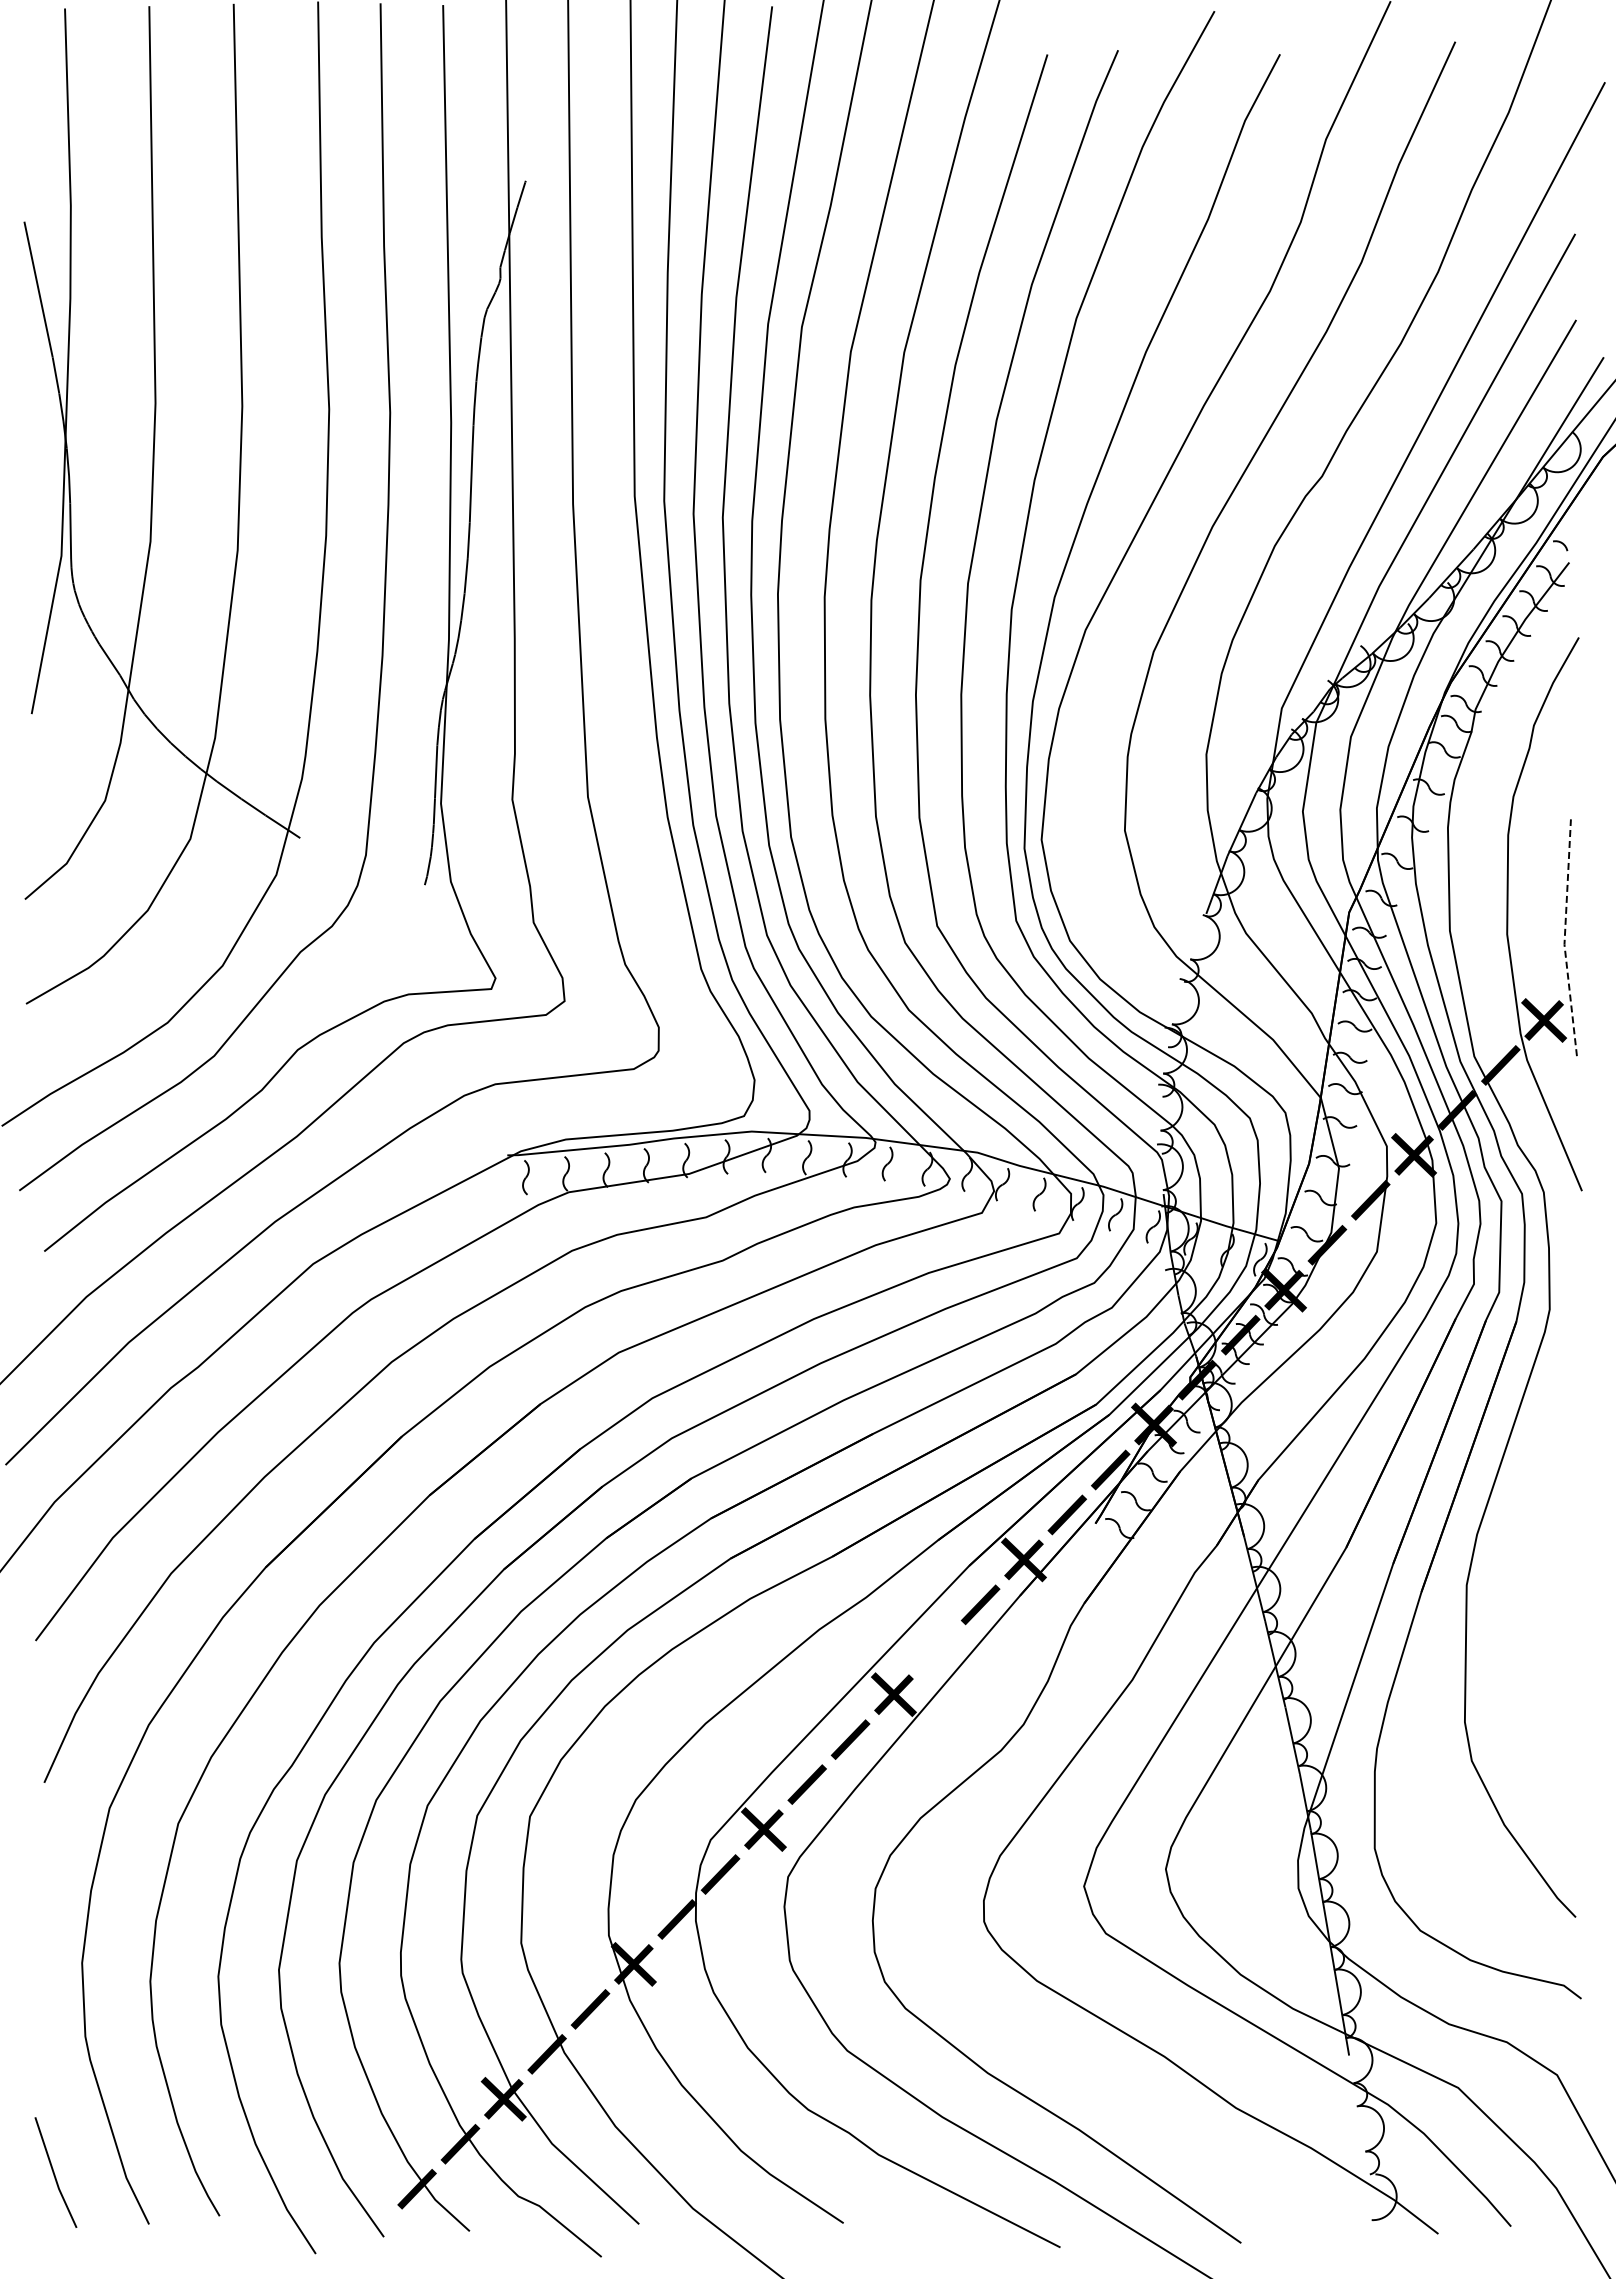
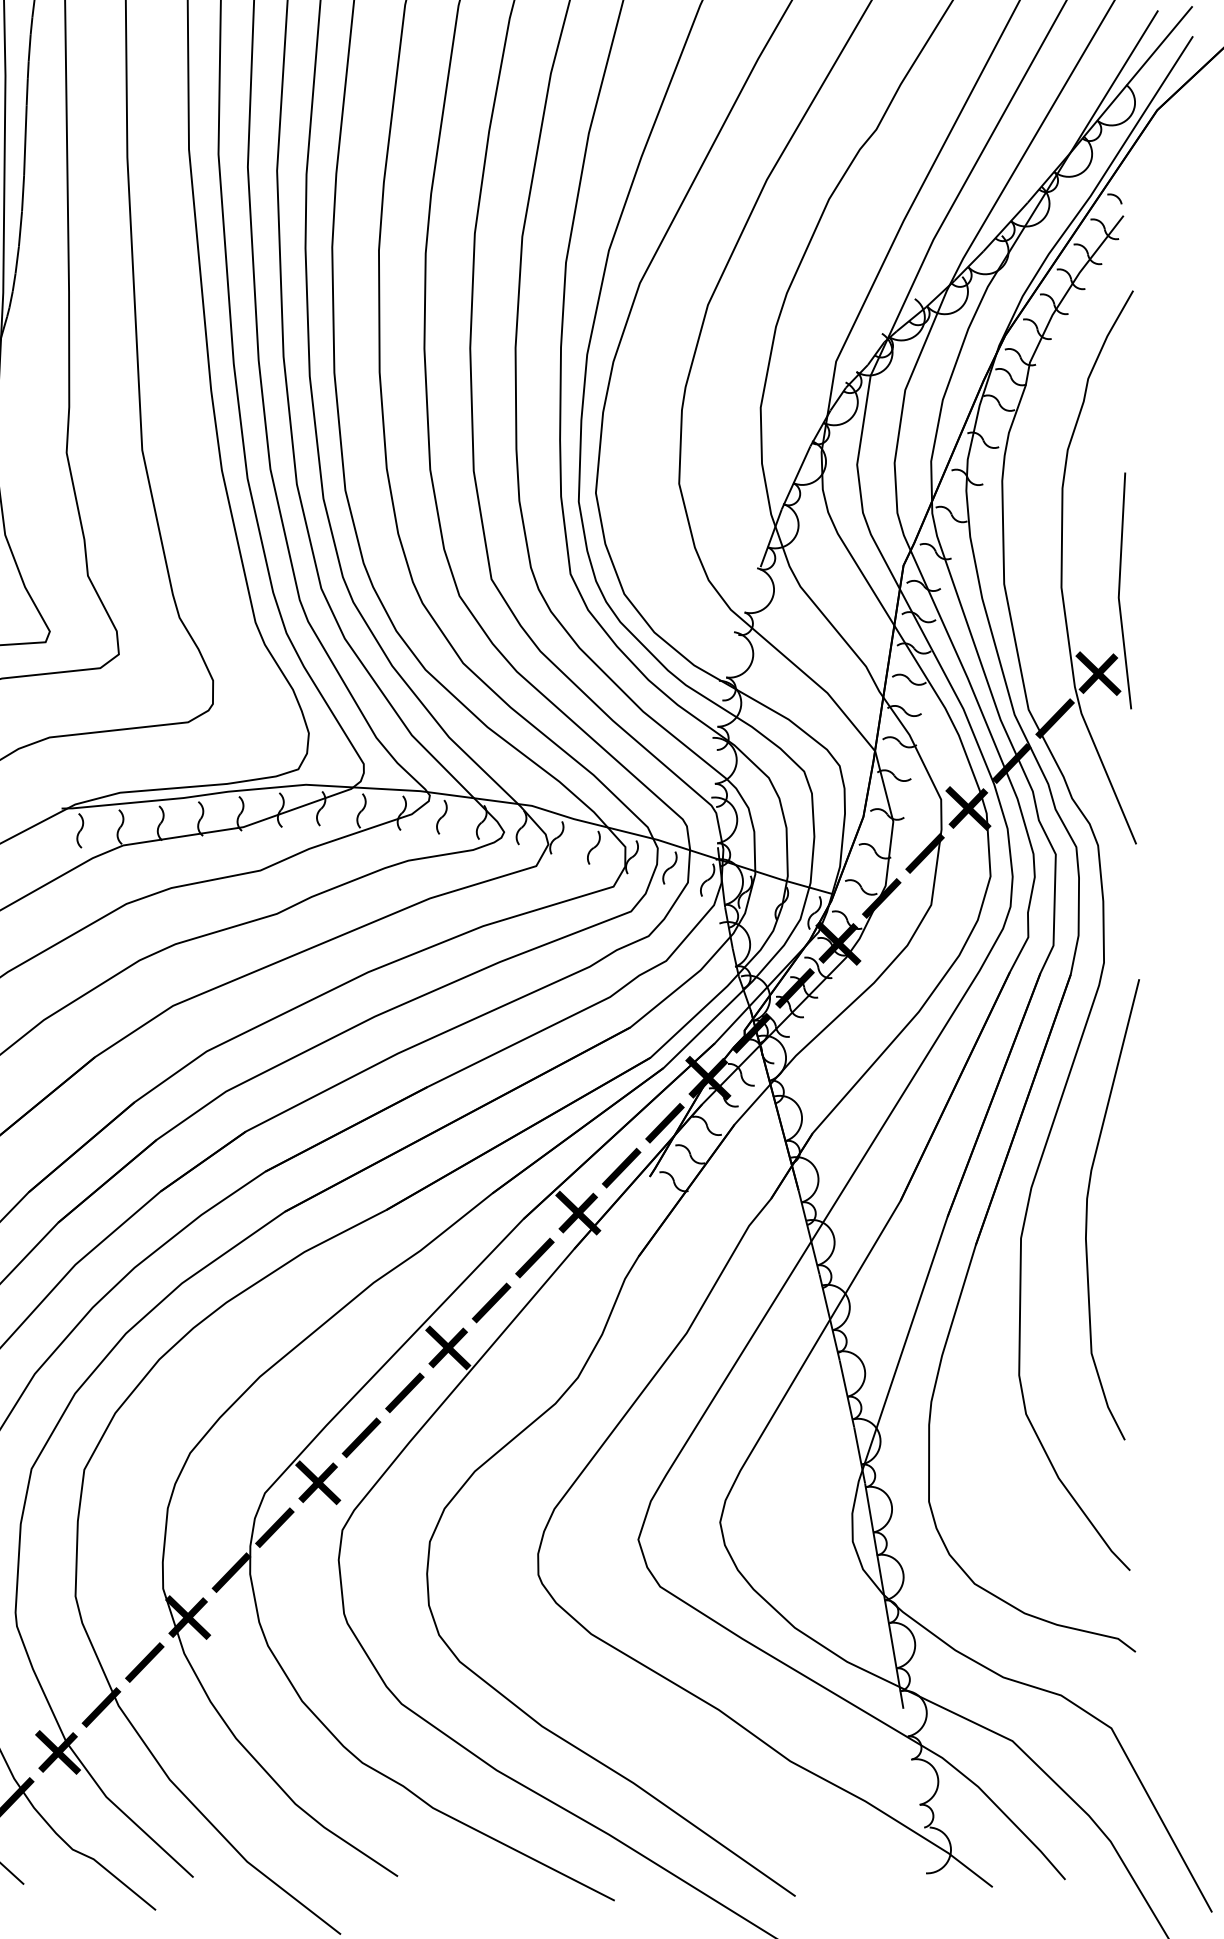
line: (1564, 938) -> (1118, 591), dashed -> solid
curve: (1533, 1556) -> (1087, 1209), added
part: (936, 1649) -> (490, 1302), added

